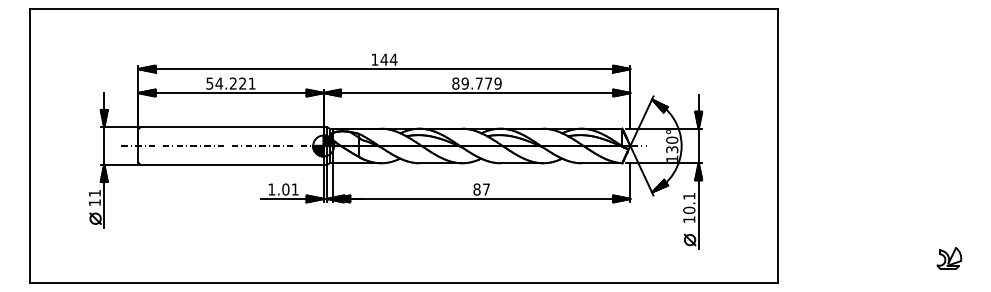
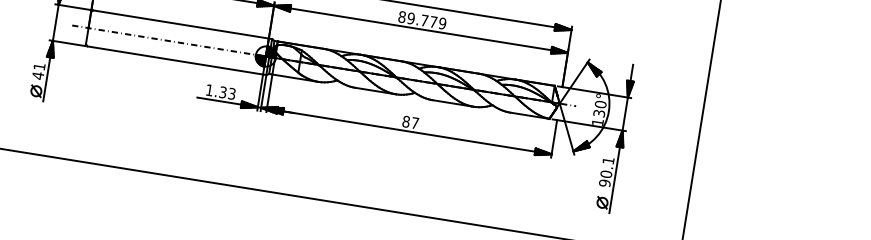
text: (290, 189) -> (227, 93), 1.01 -> 1.33
text: (94, 202) -> (37, 75), 11 -> 41
text: (689, 219) -> (605, 183), 10.1 -> 90.1

